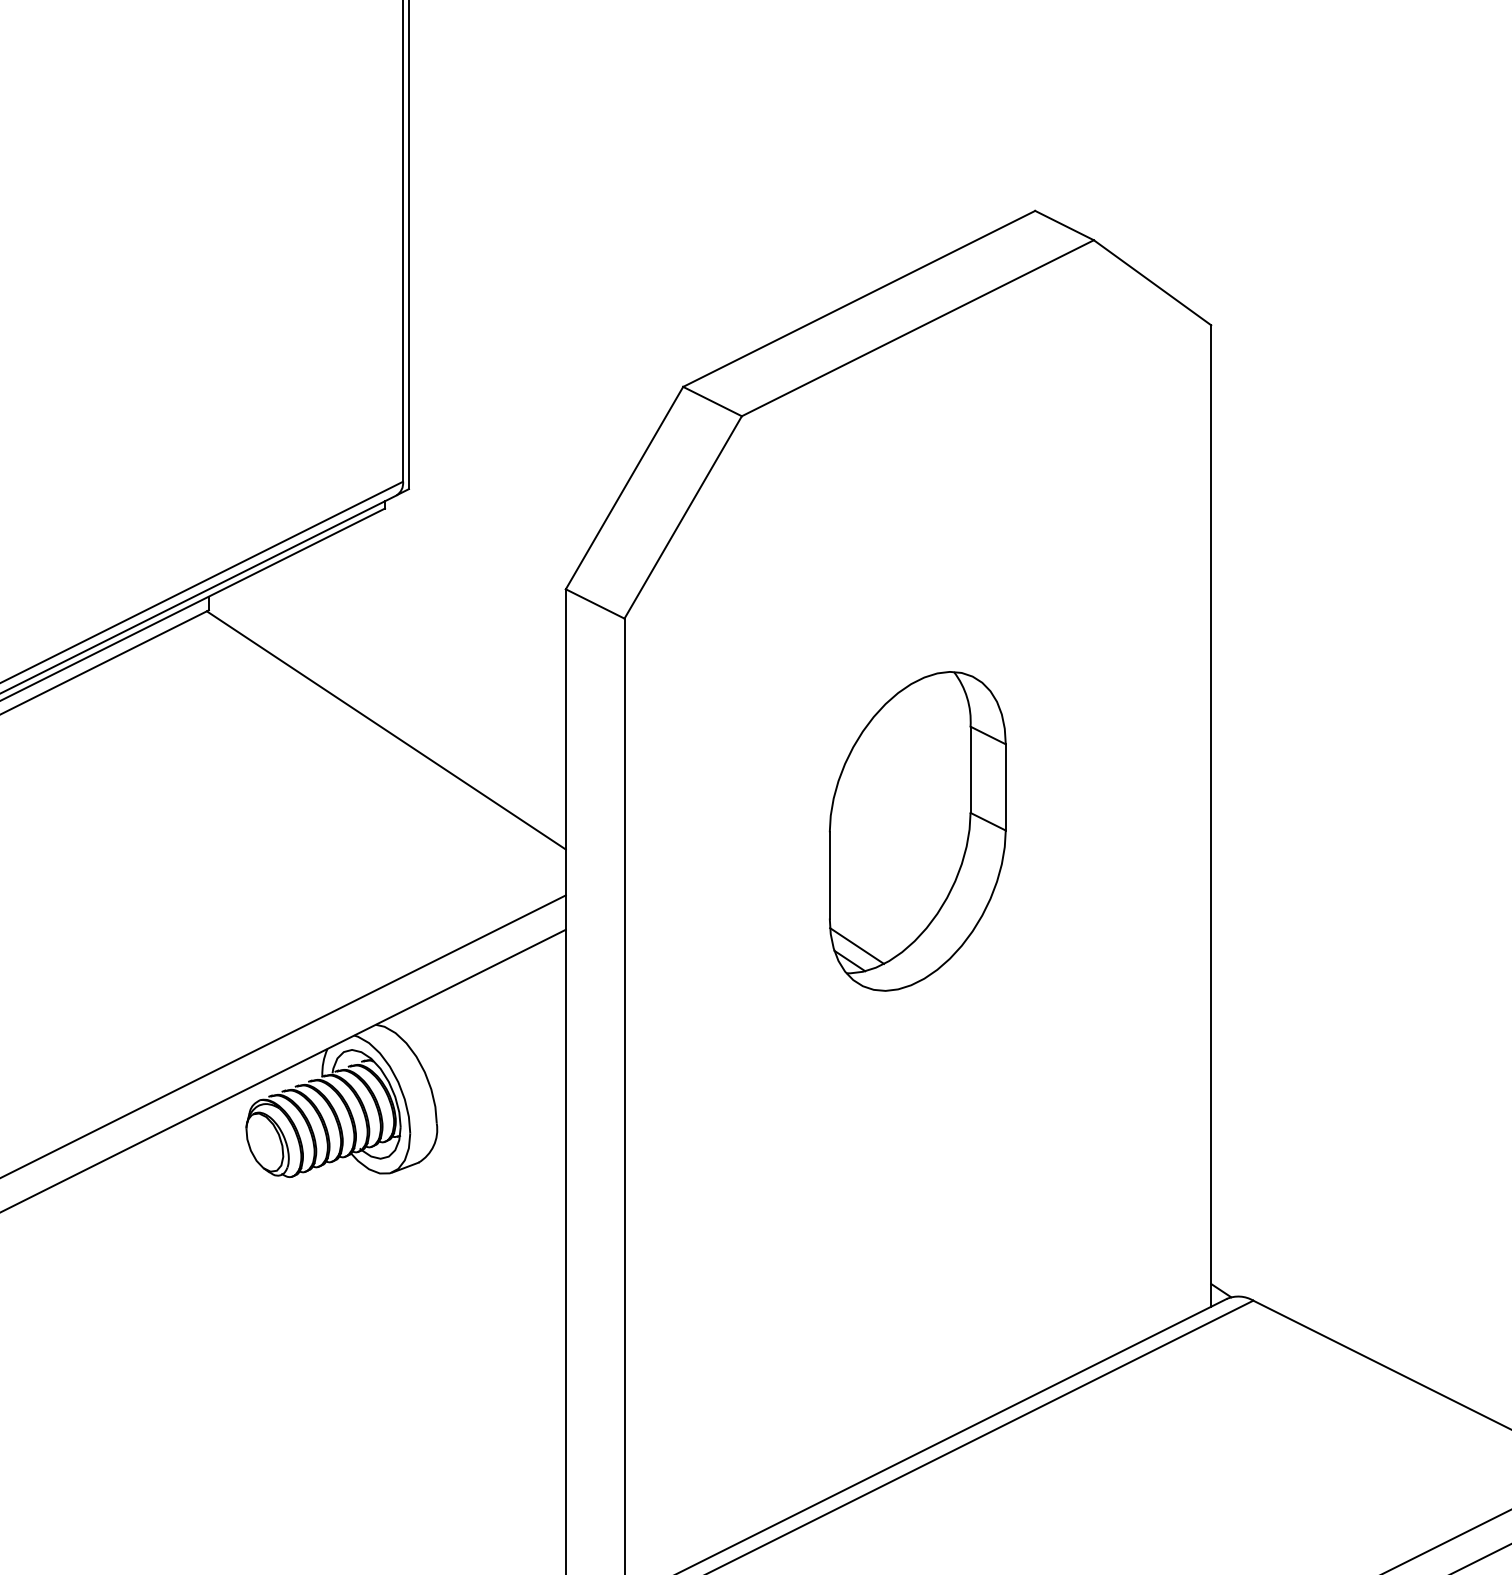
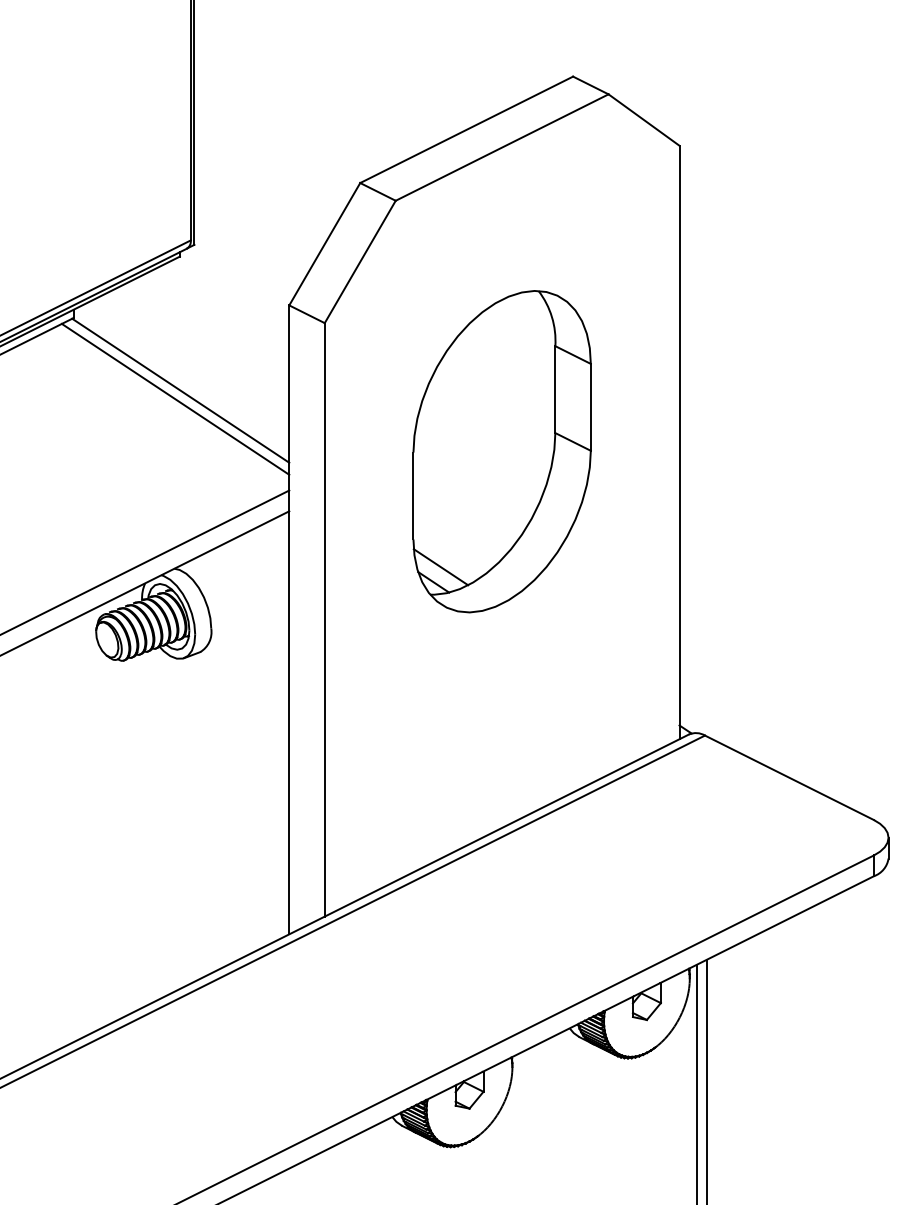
line: (377, 743) -> (175, 398), added
part: (916, 830) -> (501, 451), size x1.67

